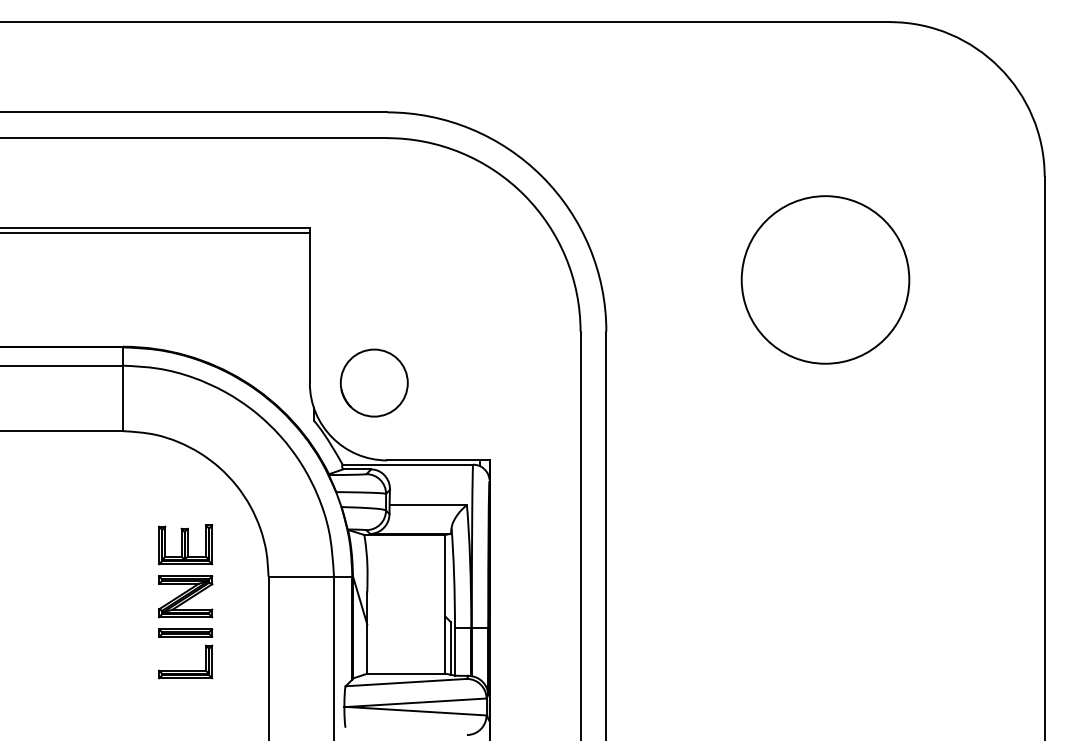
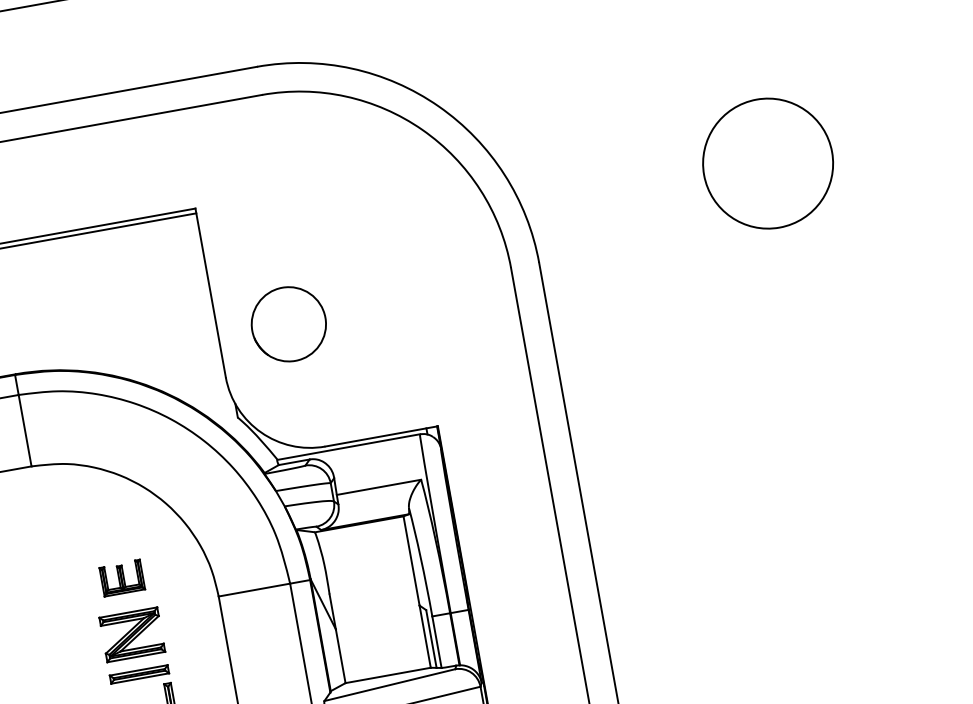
circle: (825, 279) -> (768, 163), size x0.7
circle: (373, 382) -> (287, 323), moved
part: (185, 544) -> (121, 577), size x0.7

